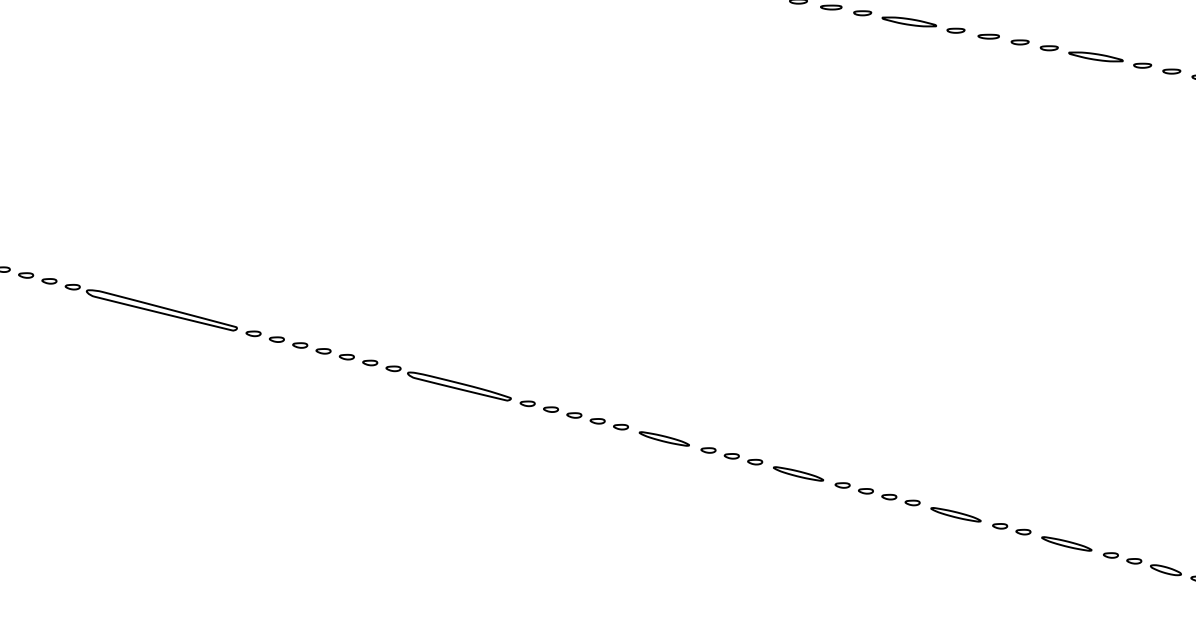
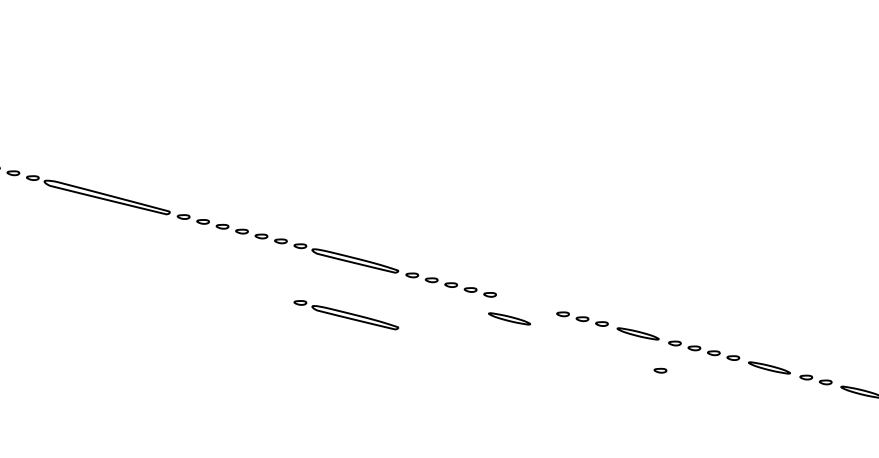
part: (663, 438) -> (508, 318), moved
part: (448, 451) -> (346, 315), added
part: (825, 517) -> (660, 370), added

